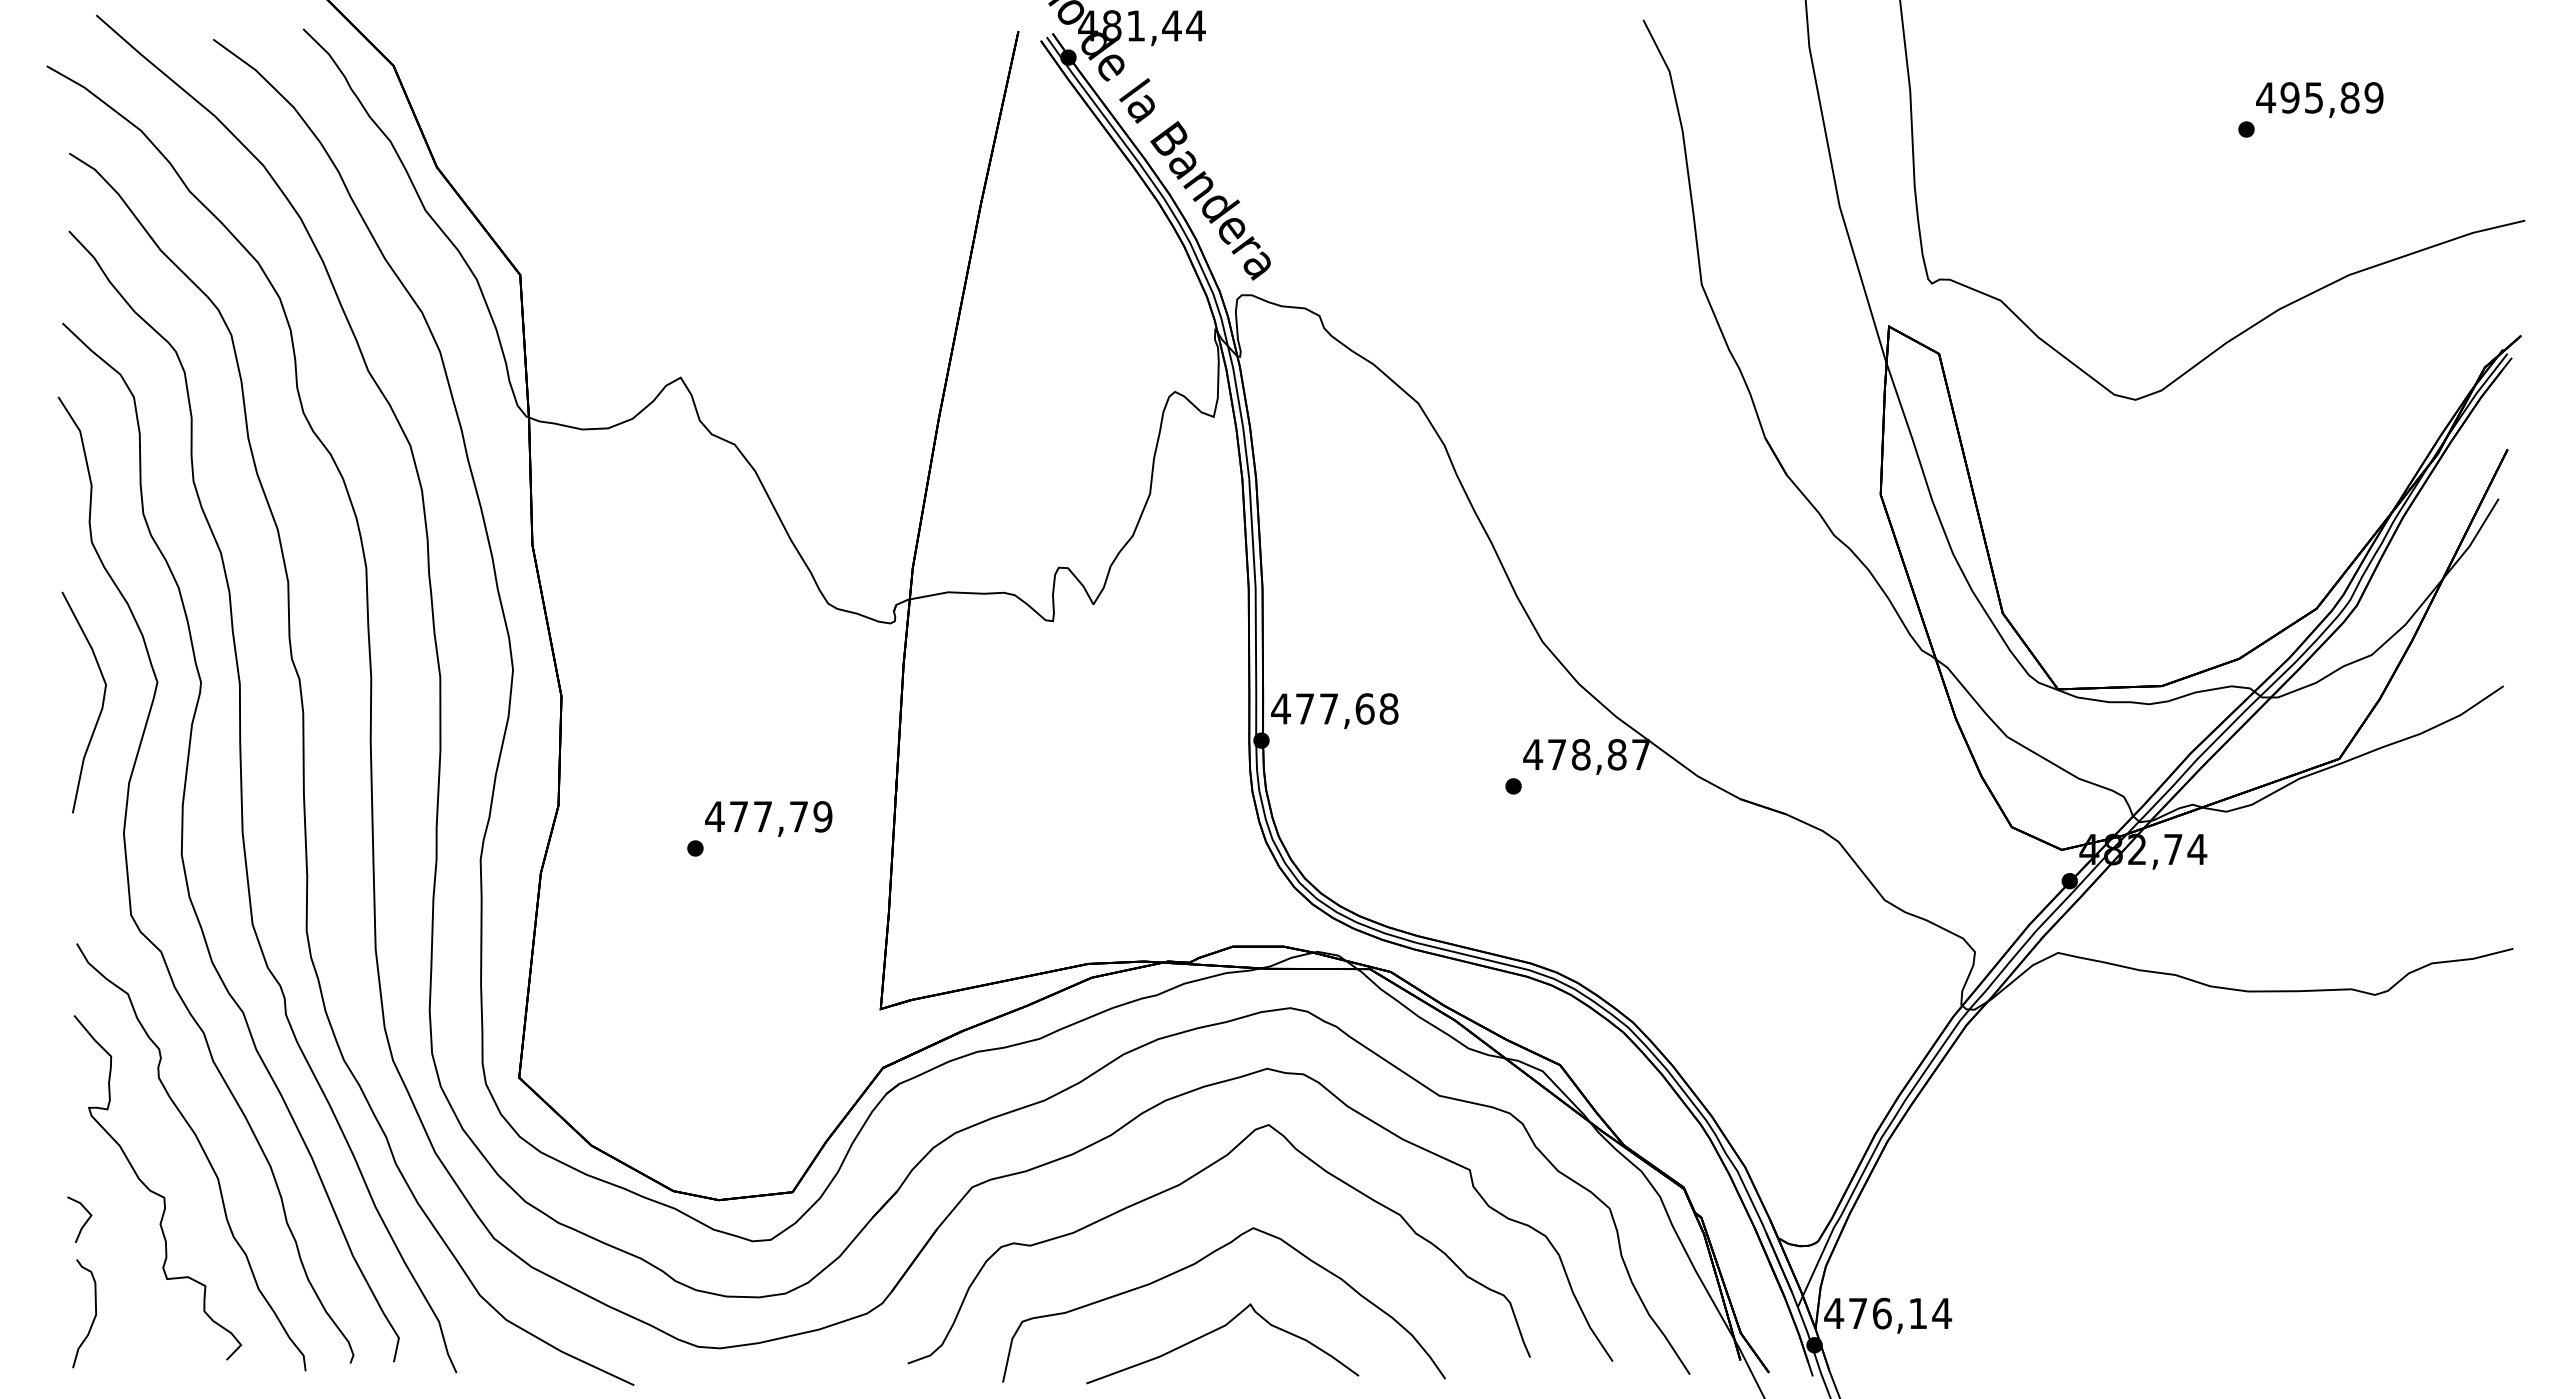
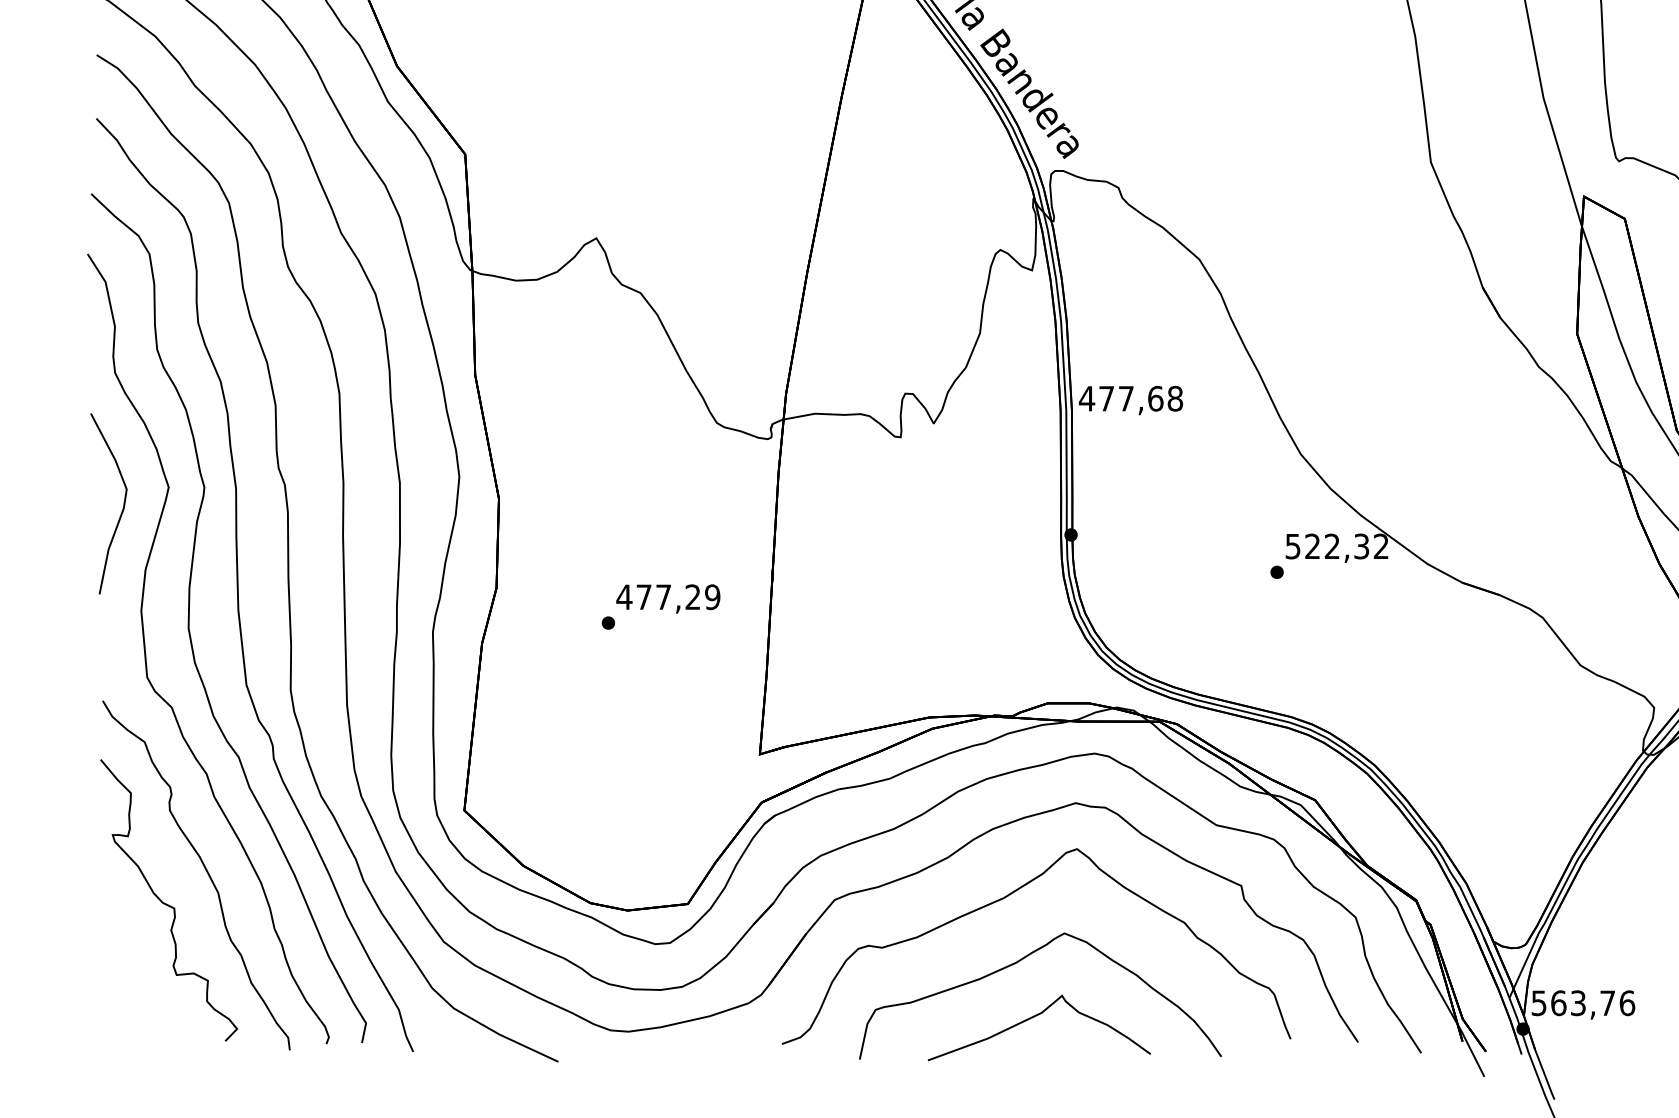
text: (1334, 711) -> (1130, 400), moved
text: (1586, 754) -> (1336, 546), 478,87 -> 522,32
text: (798, 816) -> (692, 596), 477,79 -> 477,29
part: (92, 1278) -> (115, 974), removed
text: (1888, 1313) -> (1583, 1003), 476,14 -> 563,76

